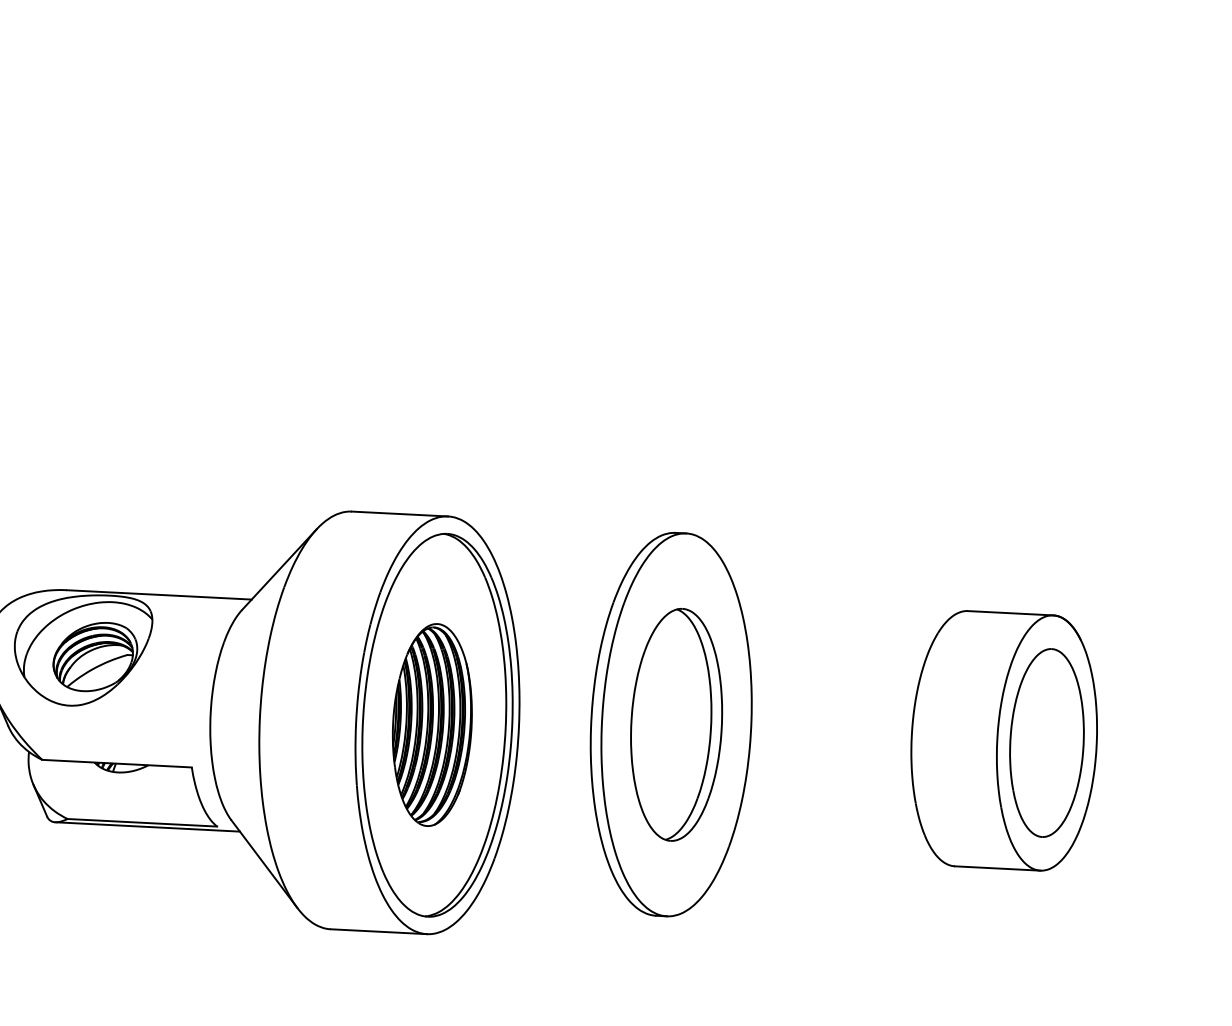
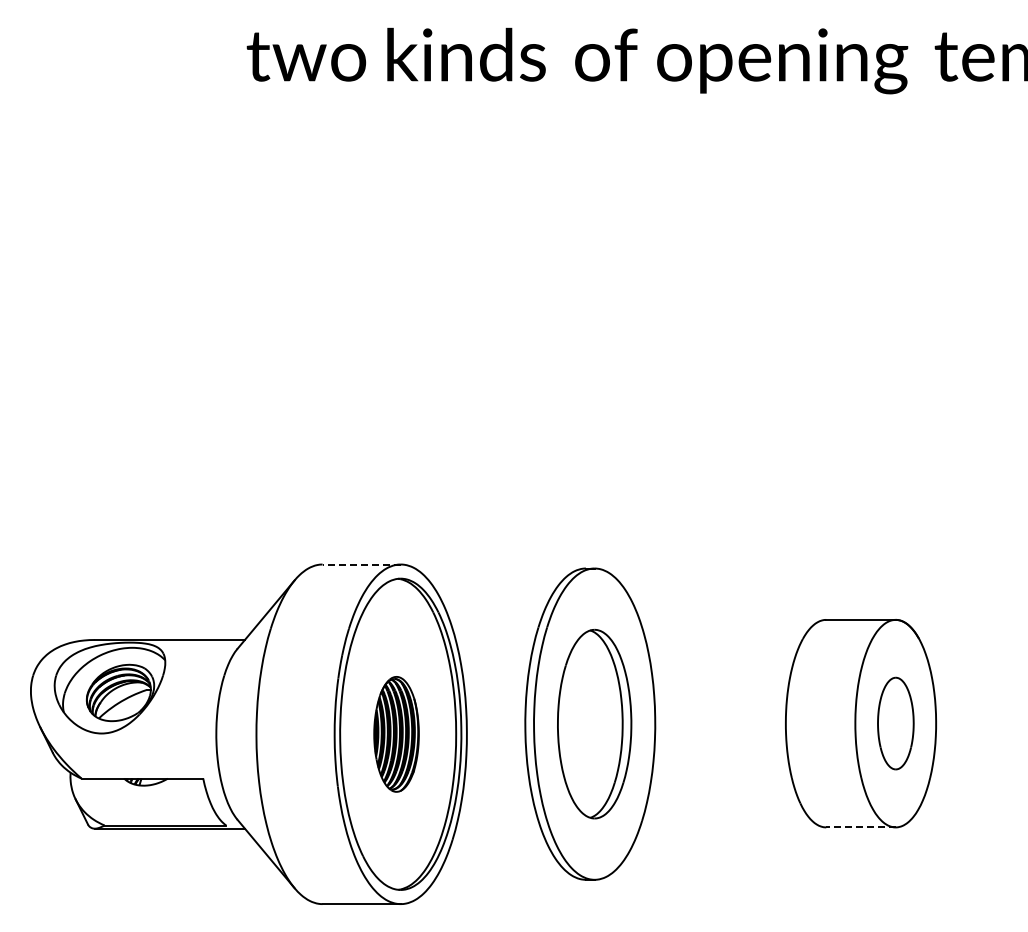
line: (399, 513) -> (361, 564), solid -> dashed
part: (432, 725) -> (396, 734), size x0.7
part: (1046, 742) -> (895, 723), size x0.6
line: (998, 868) -> (861, 827), solid -> dashed

